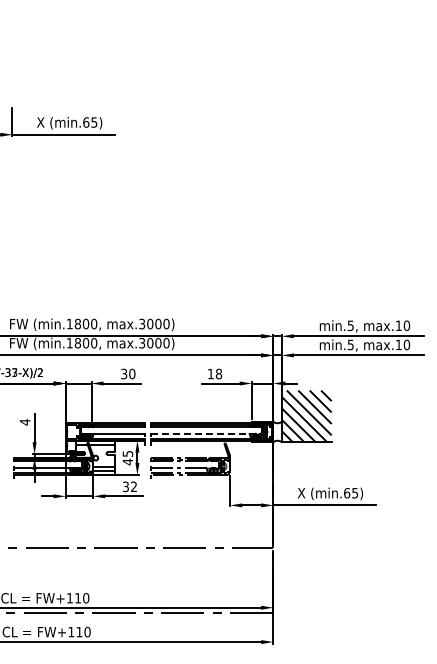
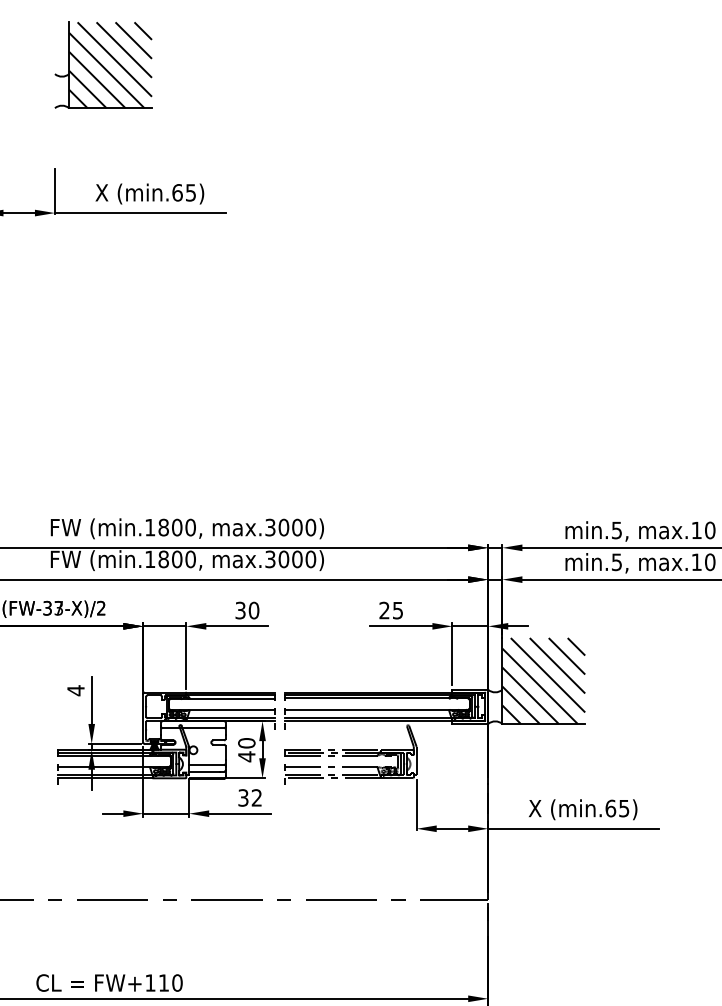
part: (41, 45) -> (103, 64), added
text: (214, 373) -> (390, 609), 18 -> 25
line: (206, 433) -> (377, 709), dashed -> solid
text: (127, 453) -> (246, 742), 45 -> 40

